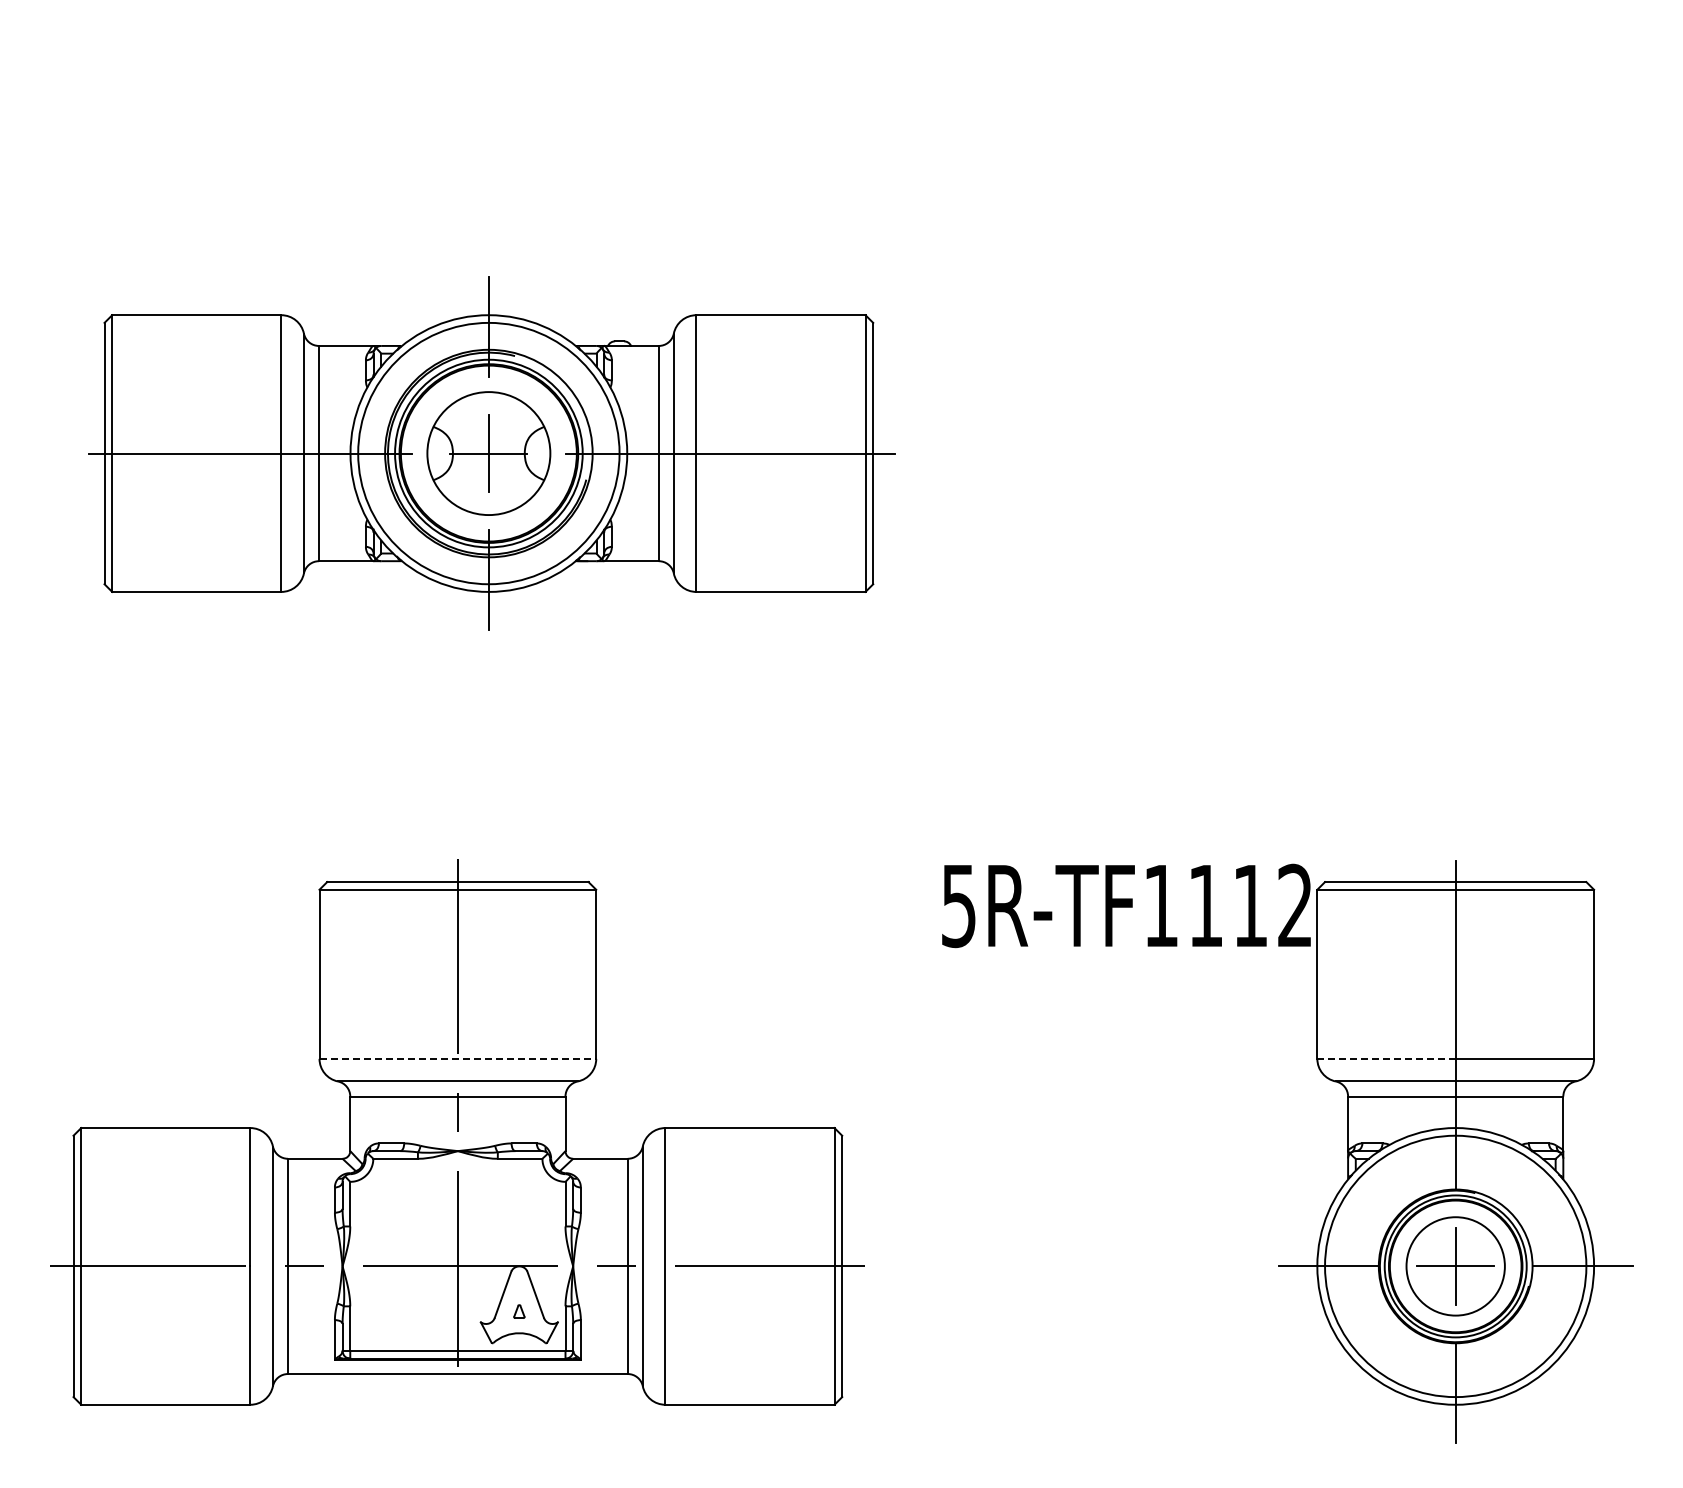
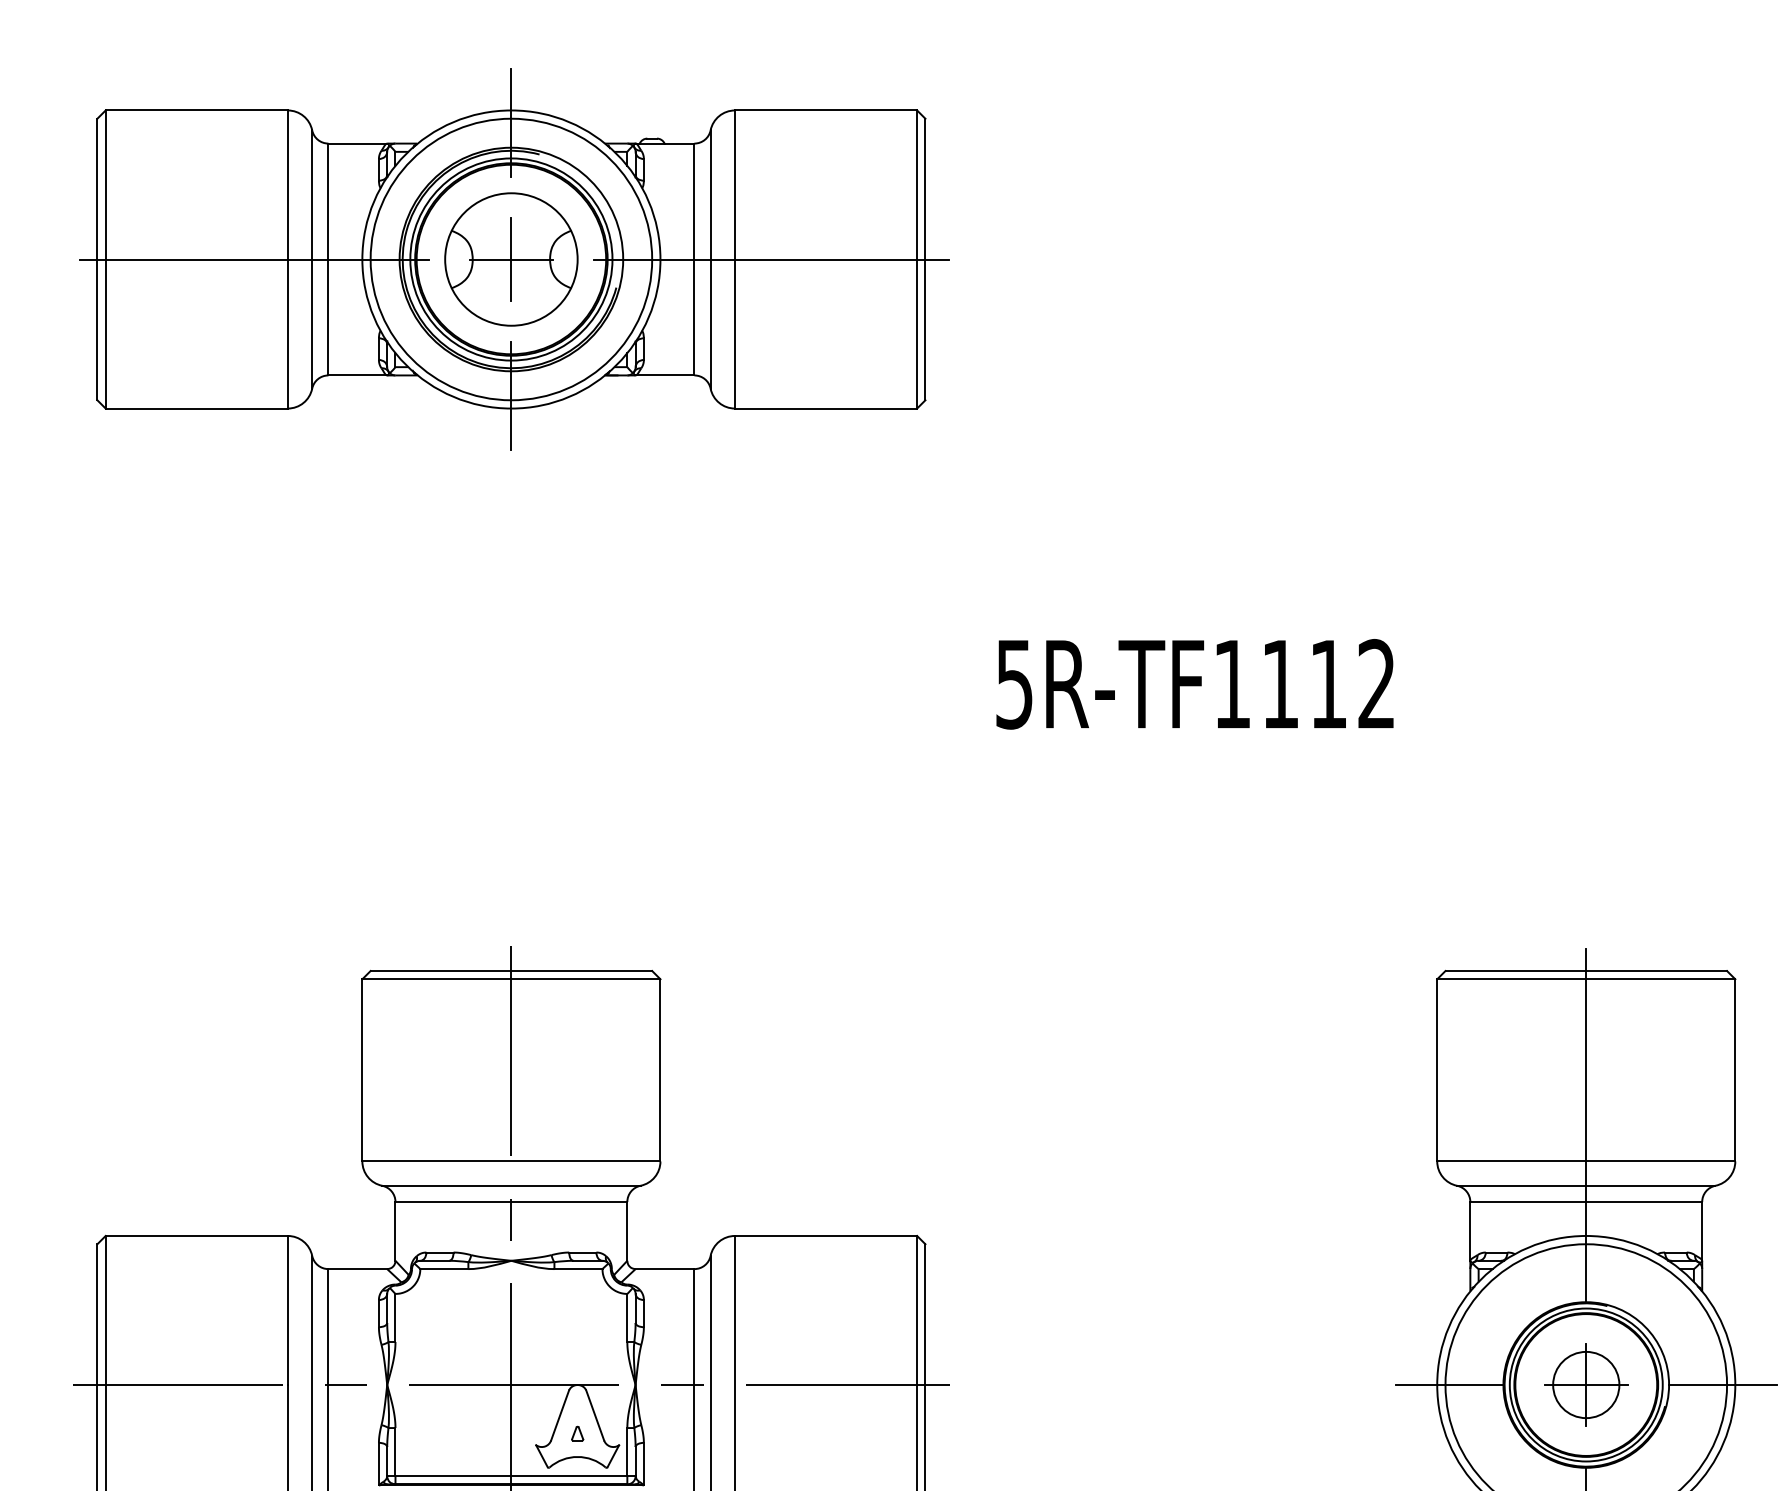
part: (491, 453) -> (514, 259), moved
text: (1126, 905) -> (1195, 683), moved
line: (458, 1058) -> (512, 1161), dashed -> solid
line: (1387, 1058) -> (1512, 1161), dashed -> solid
circle: (1455, 1266) -> (1586, 1385), size x0.62

